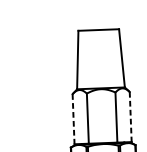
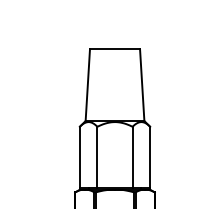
line: (130, 116) -> (150, 157), dashed -> solid
line: (73, 119) -> (79, 157), dashed -> solid

